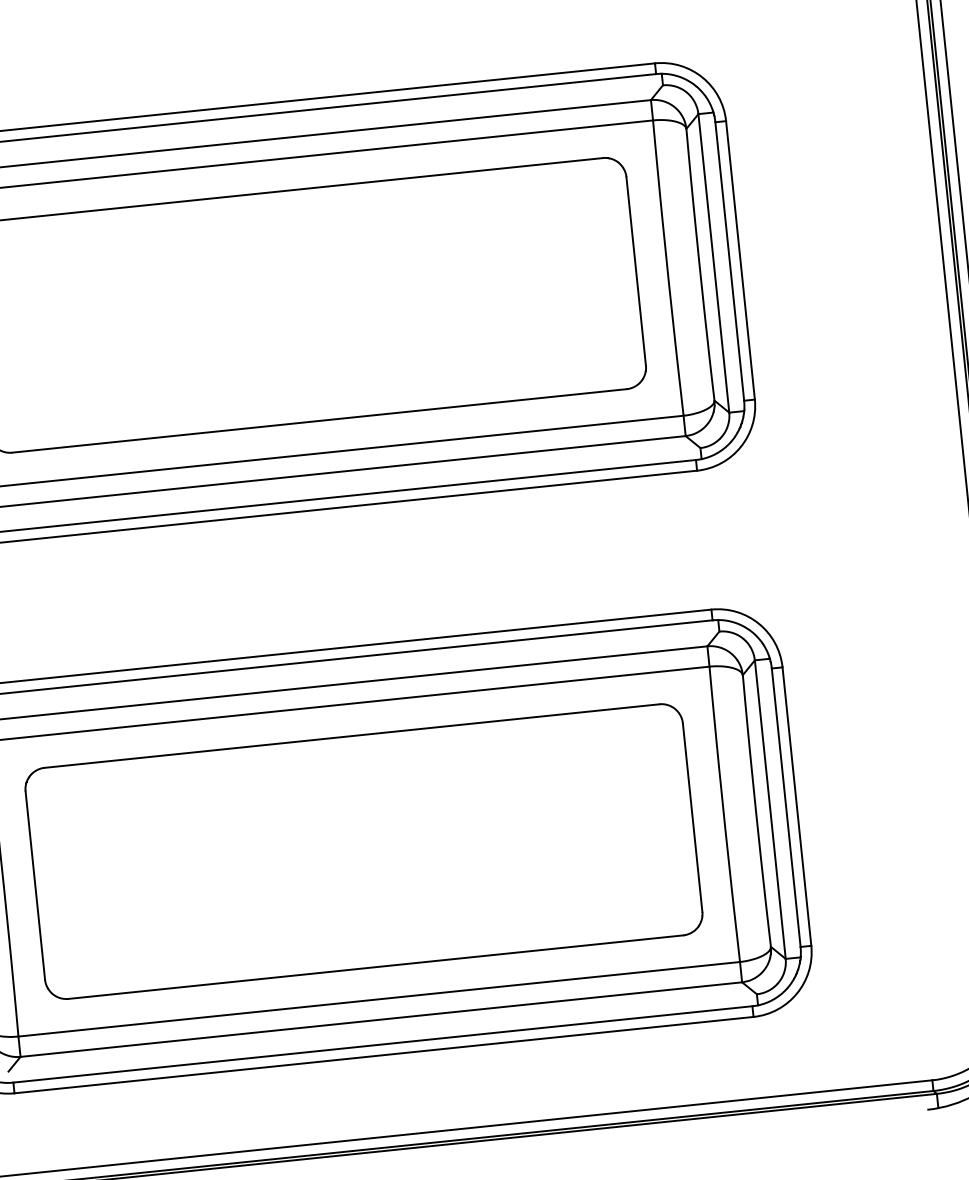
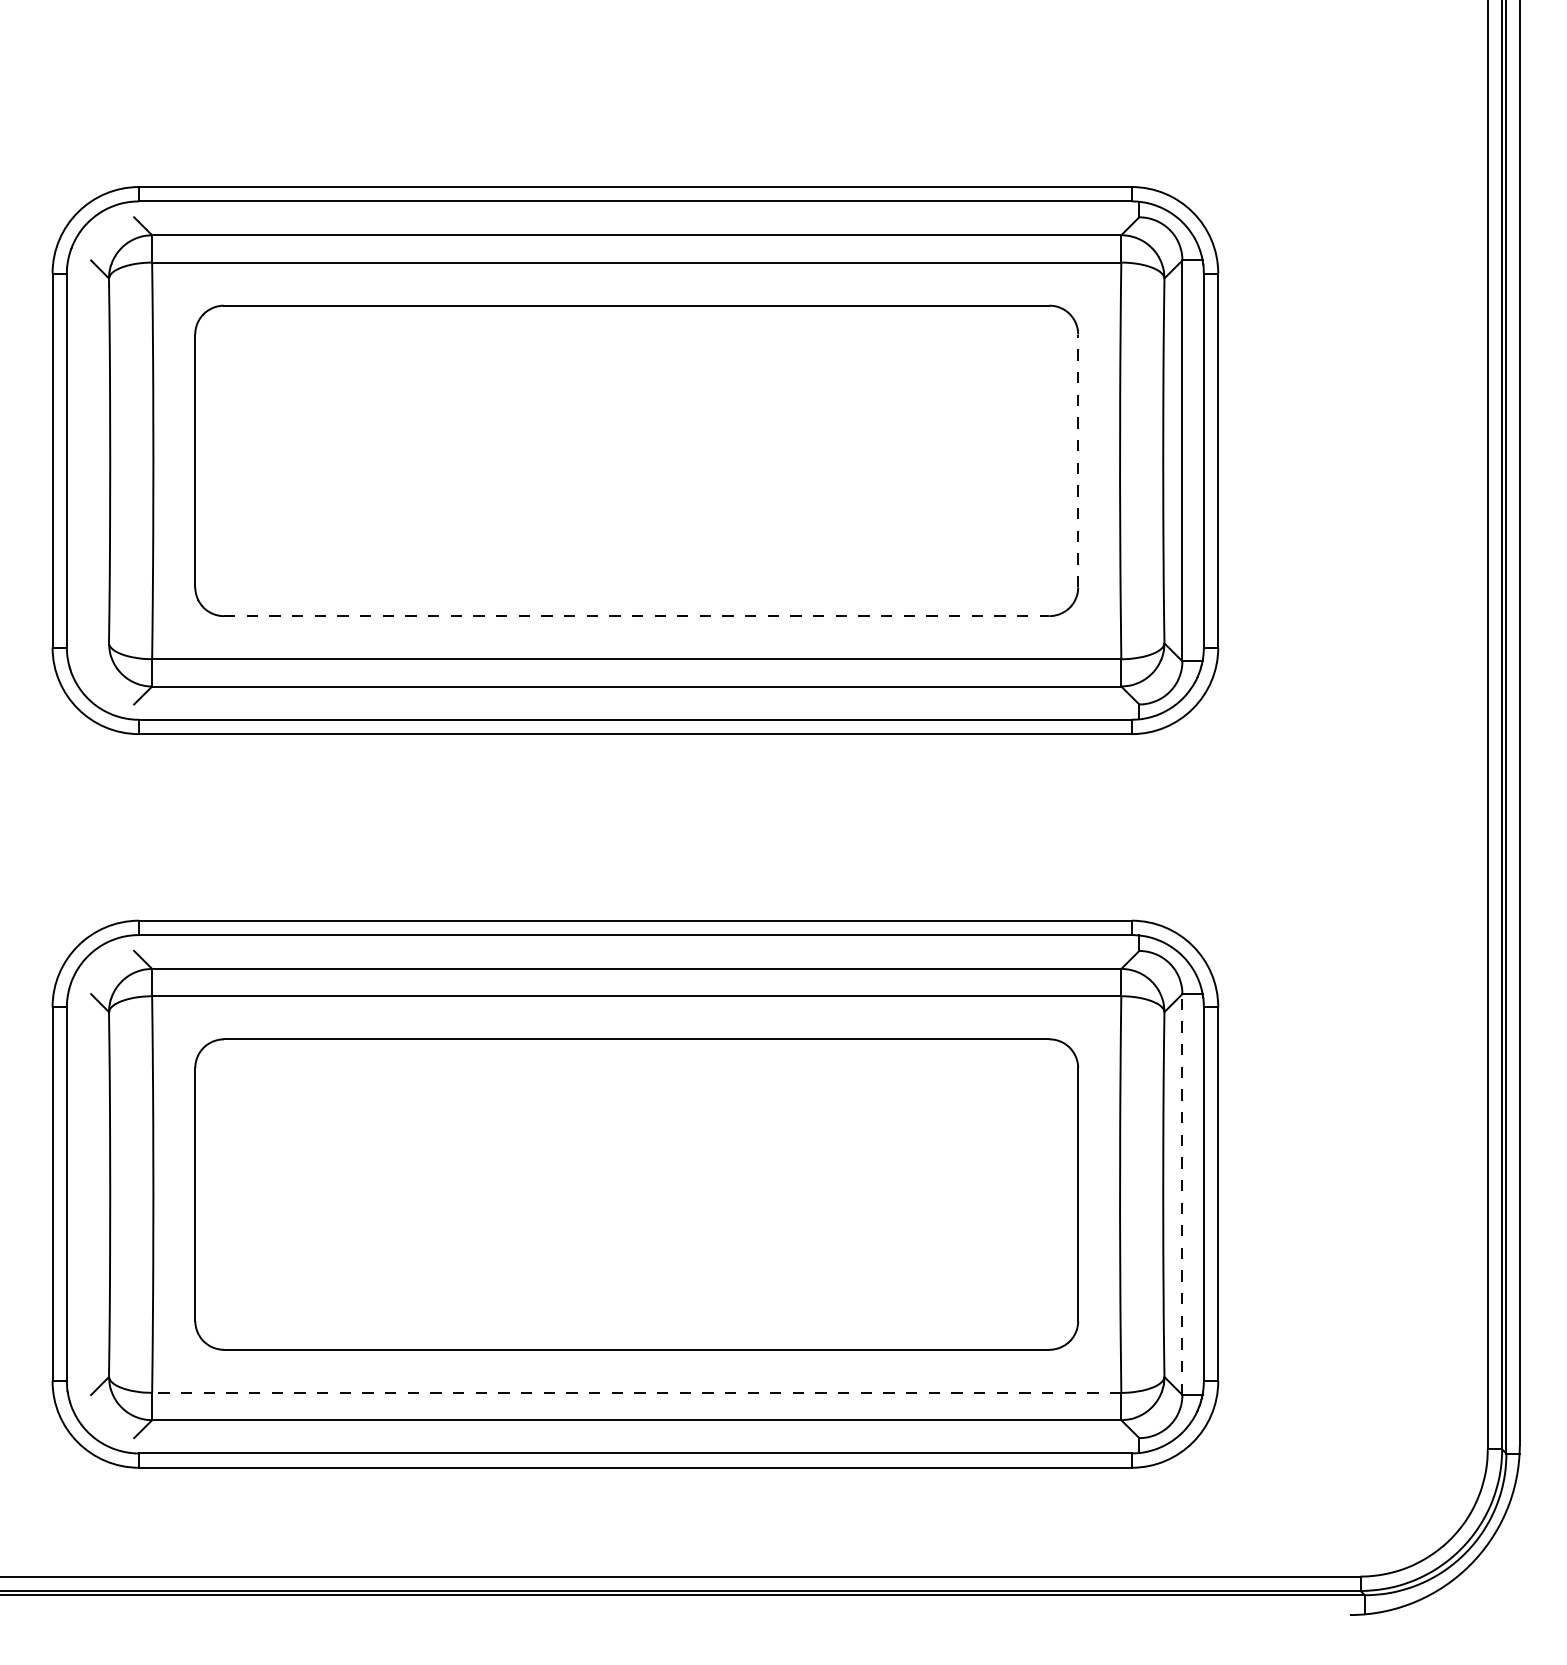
line: (636, 271) -> (1078, 460), solid -> dashed
line: (319, 421) -> (636, 616), solid -> dashed
line: (770, 809) -> (1182, 1194), solid -> dashed
line: (379, 998) -> (636, 1392), solid -> dashed

